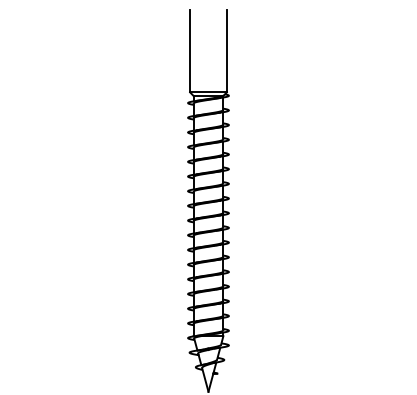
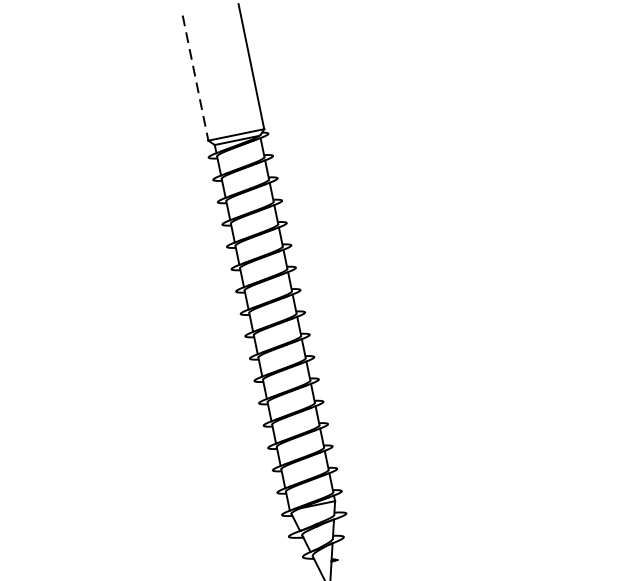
line: (190, 51) -> (196, 78), solid -> dashed

